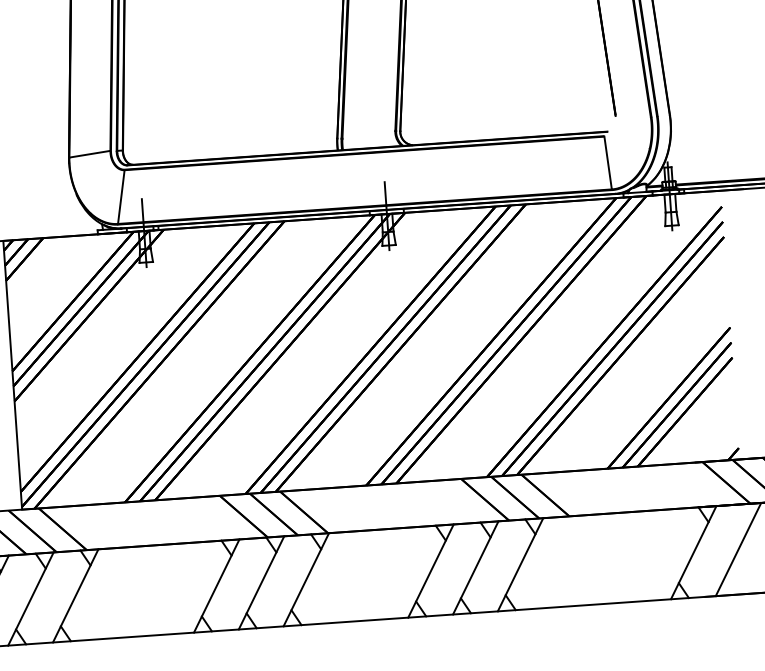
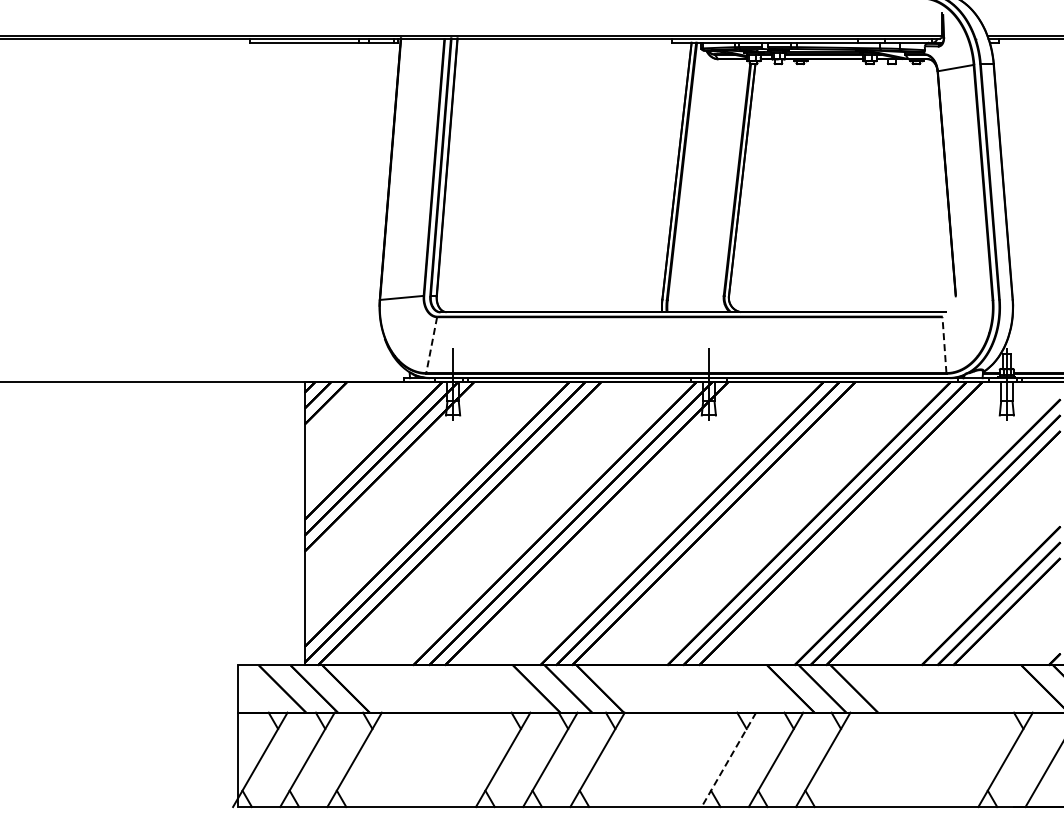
line: (608, 163) -> (944, 345), solid -> dashed
line: (121, 197) -> (431, 345), solid -> dashed
line: (430, 571) -> (728, 760), solid -> dashed

